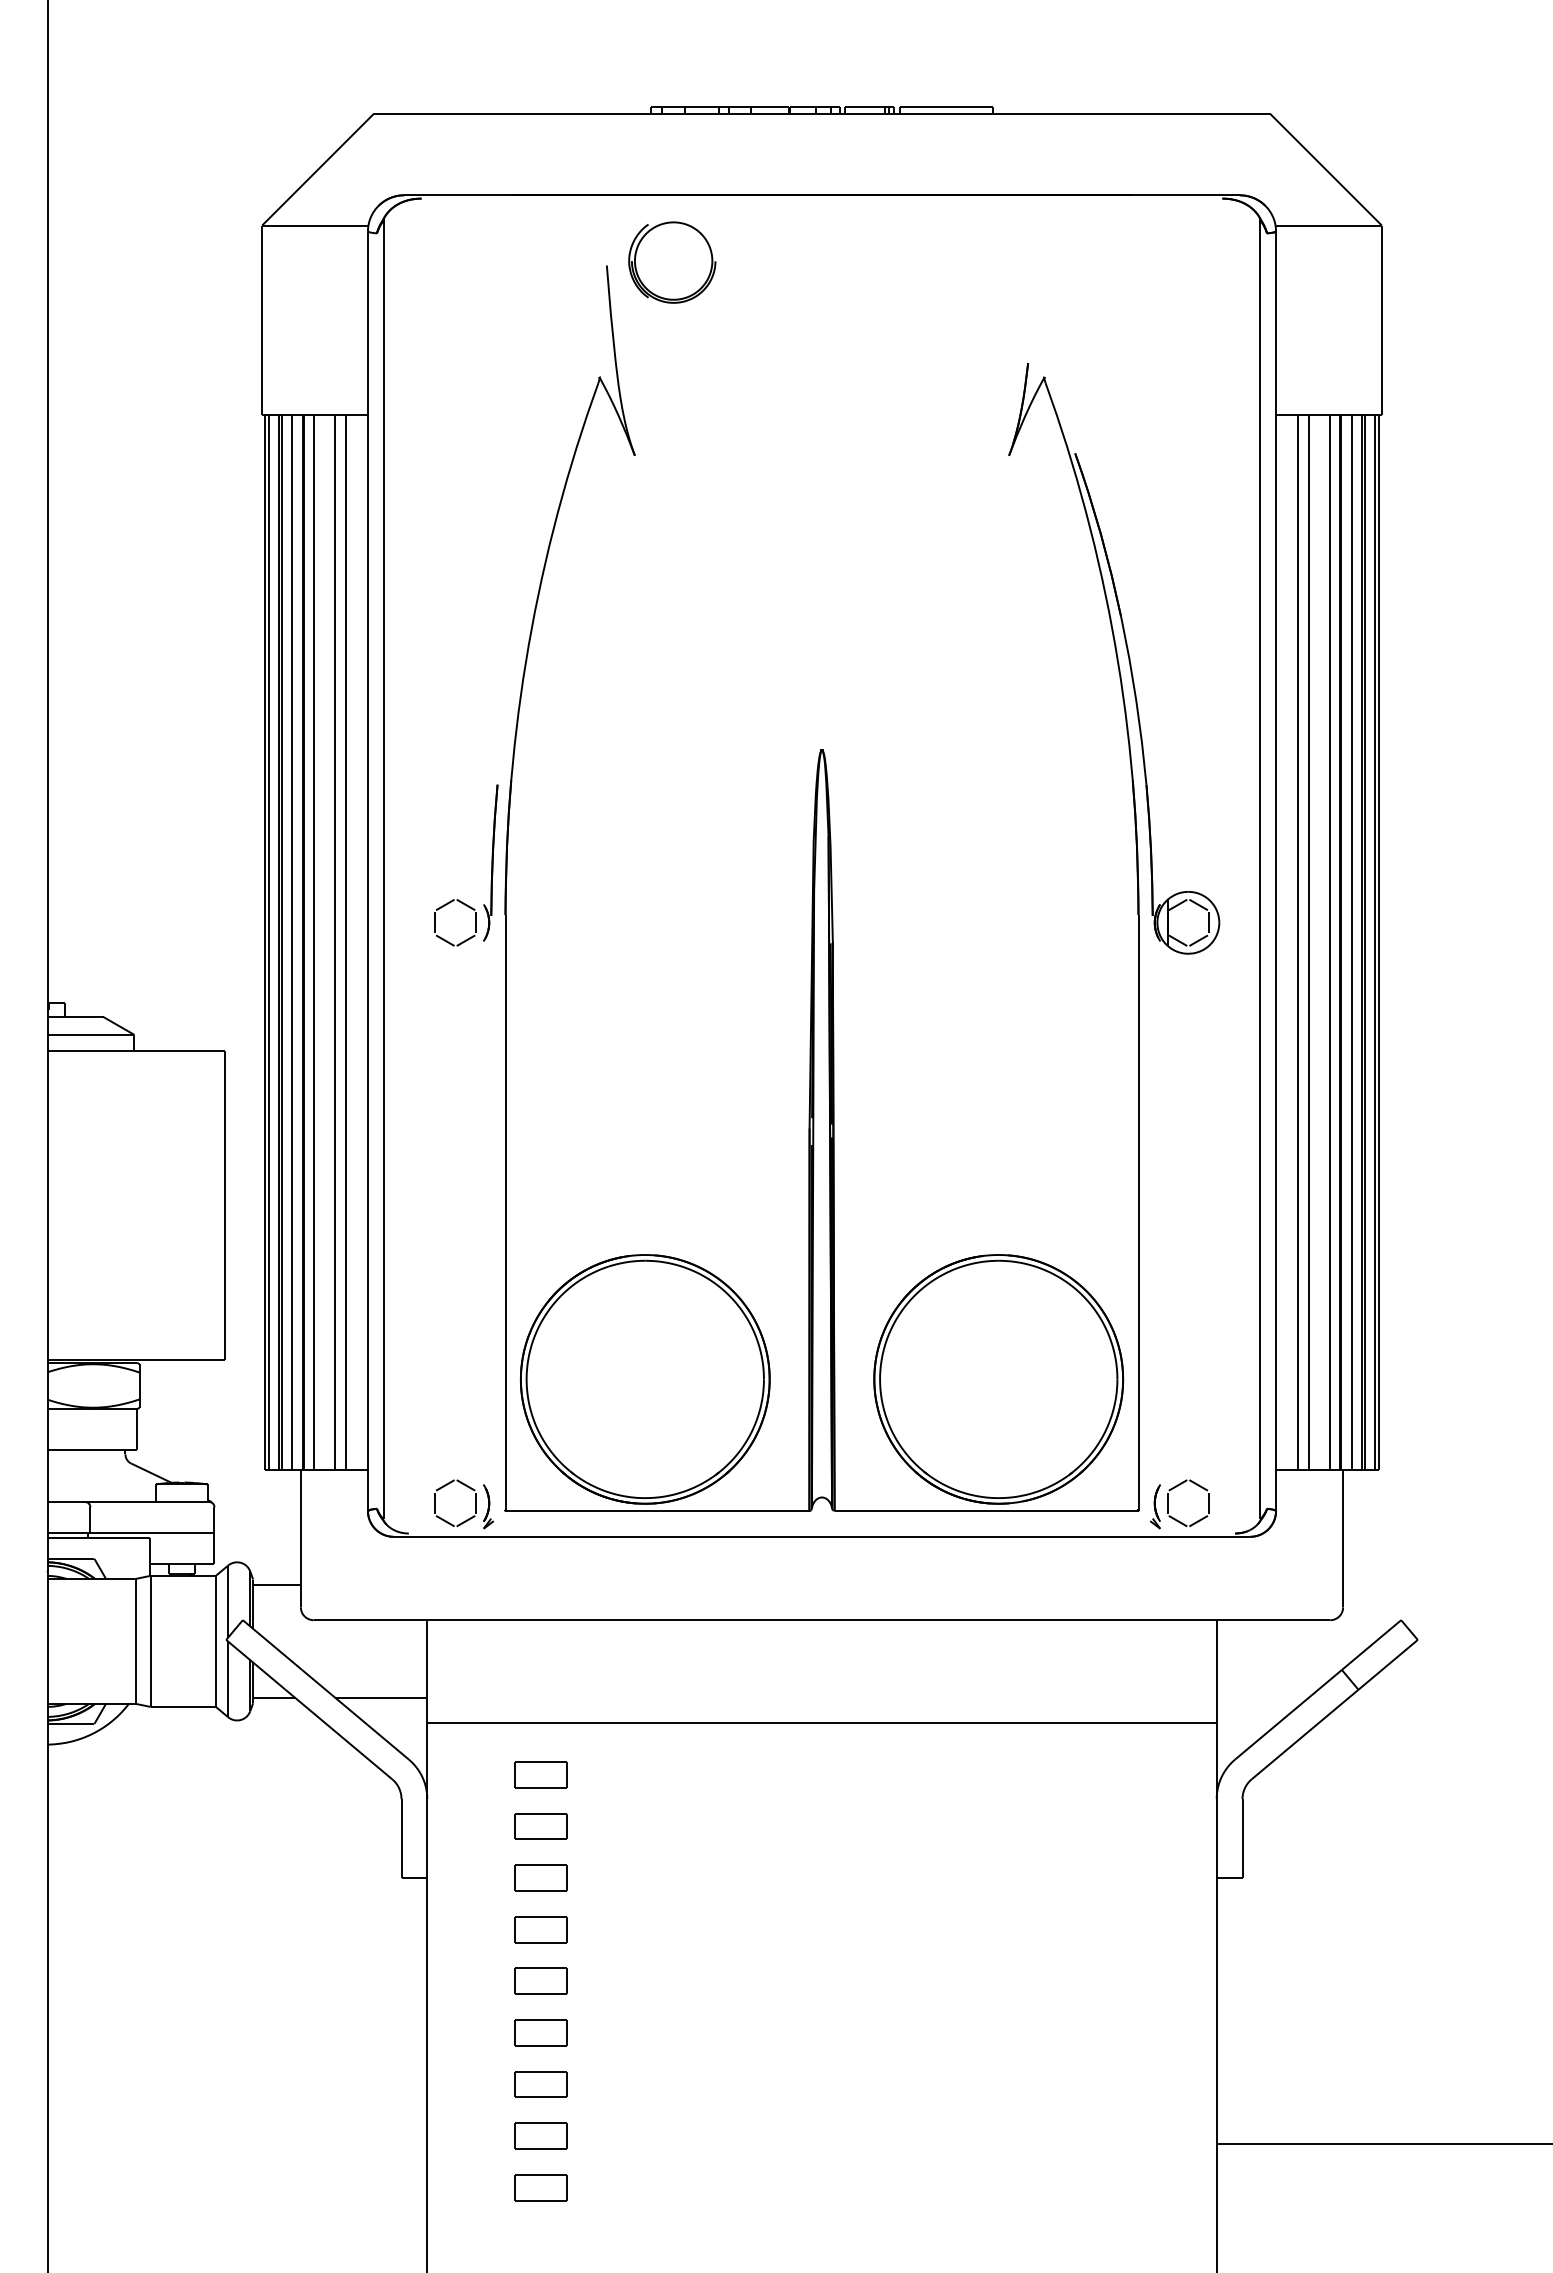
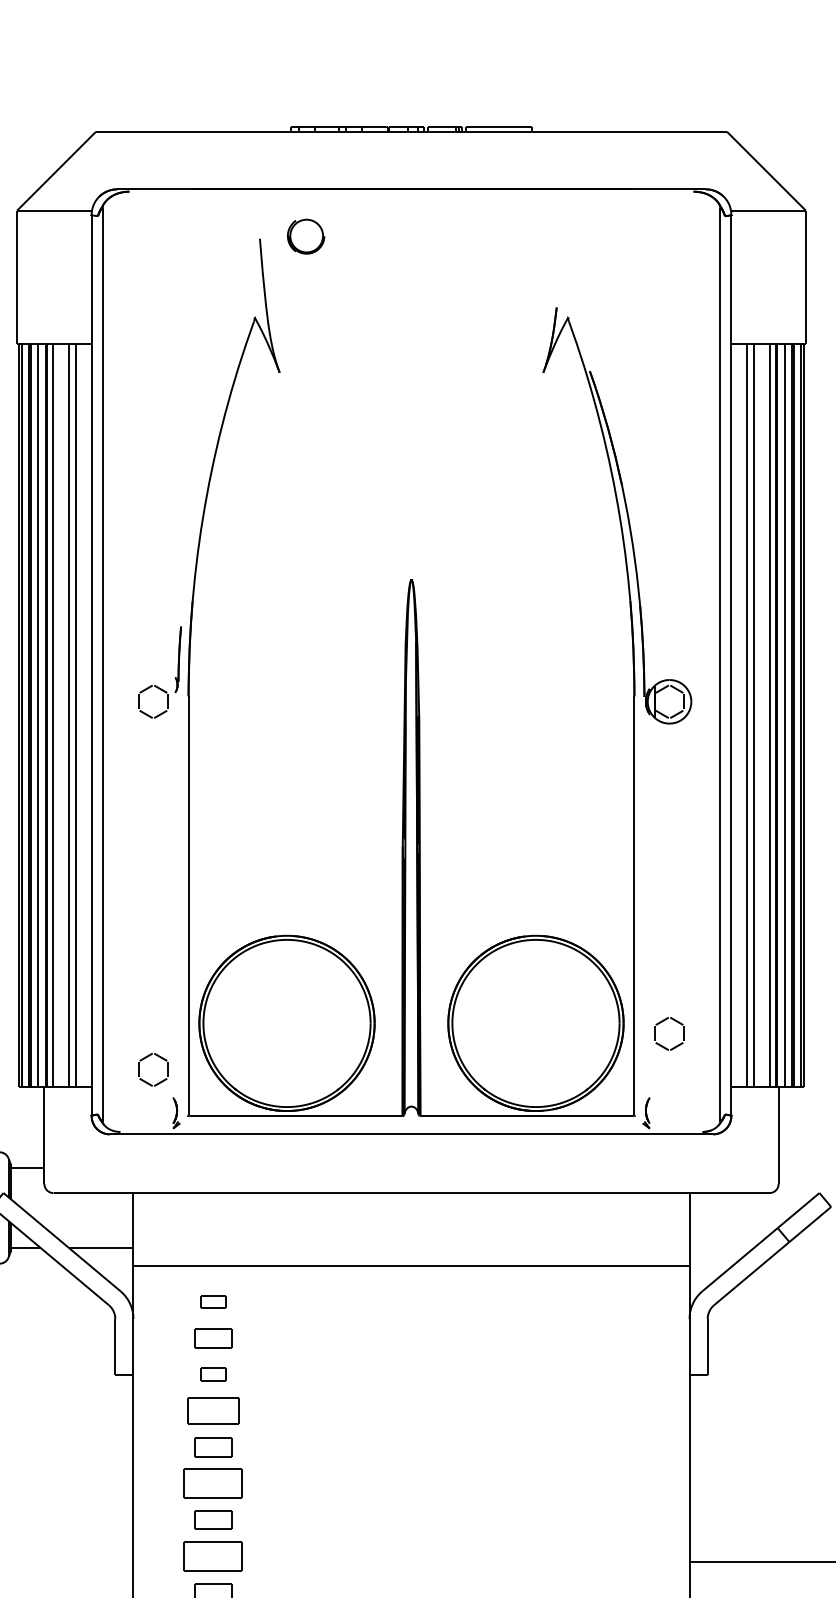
part: (672, 262) -> (306, 236), size x0.6
part: (490, 862) -> (177, 659), size x0.6
part: (446, 1520) -> (147, 1081), moved
part: (1179, 1520) -> (663, 1046), moved
part: (540, 1774) -> (213, 1301), size x0.7
part: (540, 1877) -> (213, 1374), size x0.7
part: (540, 1929) -> (213, 1410), size x1.4
part: (540, 2032) -> (213, 1483), size x1.6
part: (540, 2135) -> (213, 1556), size x1.6

